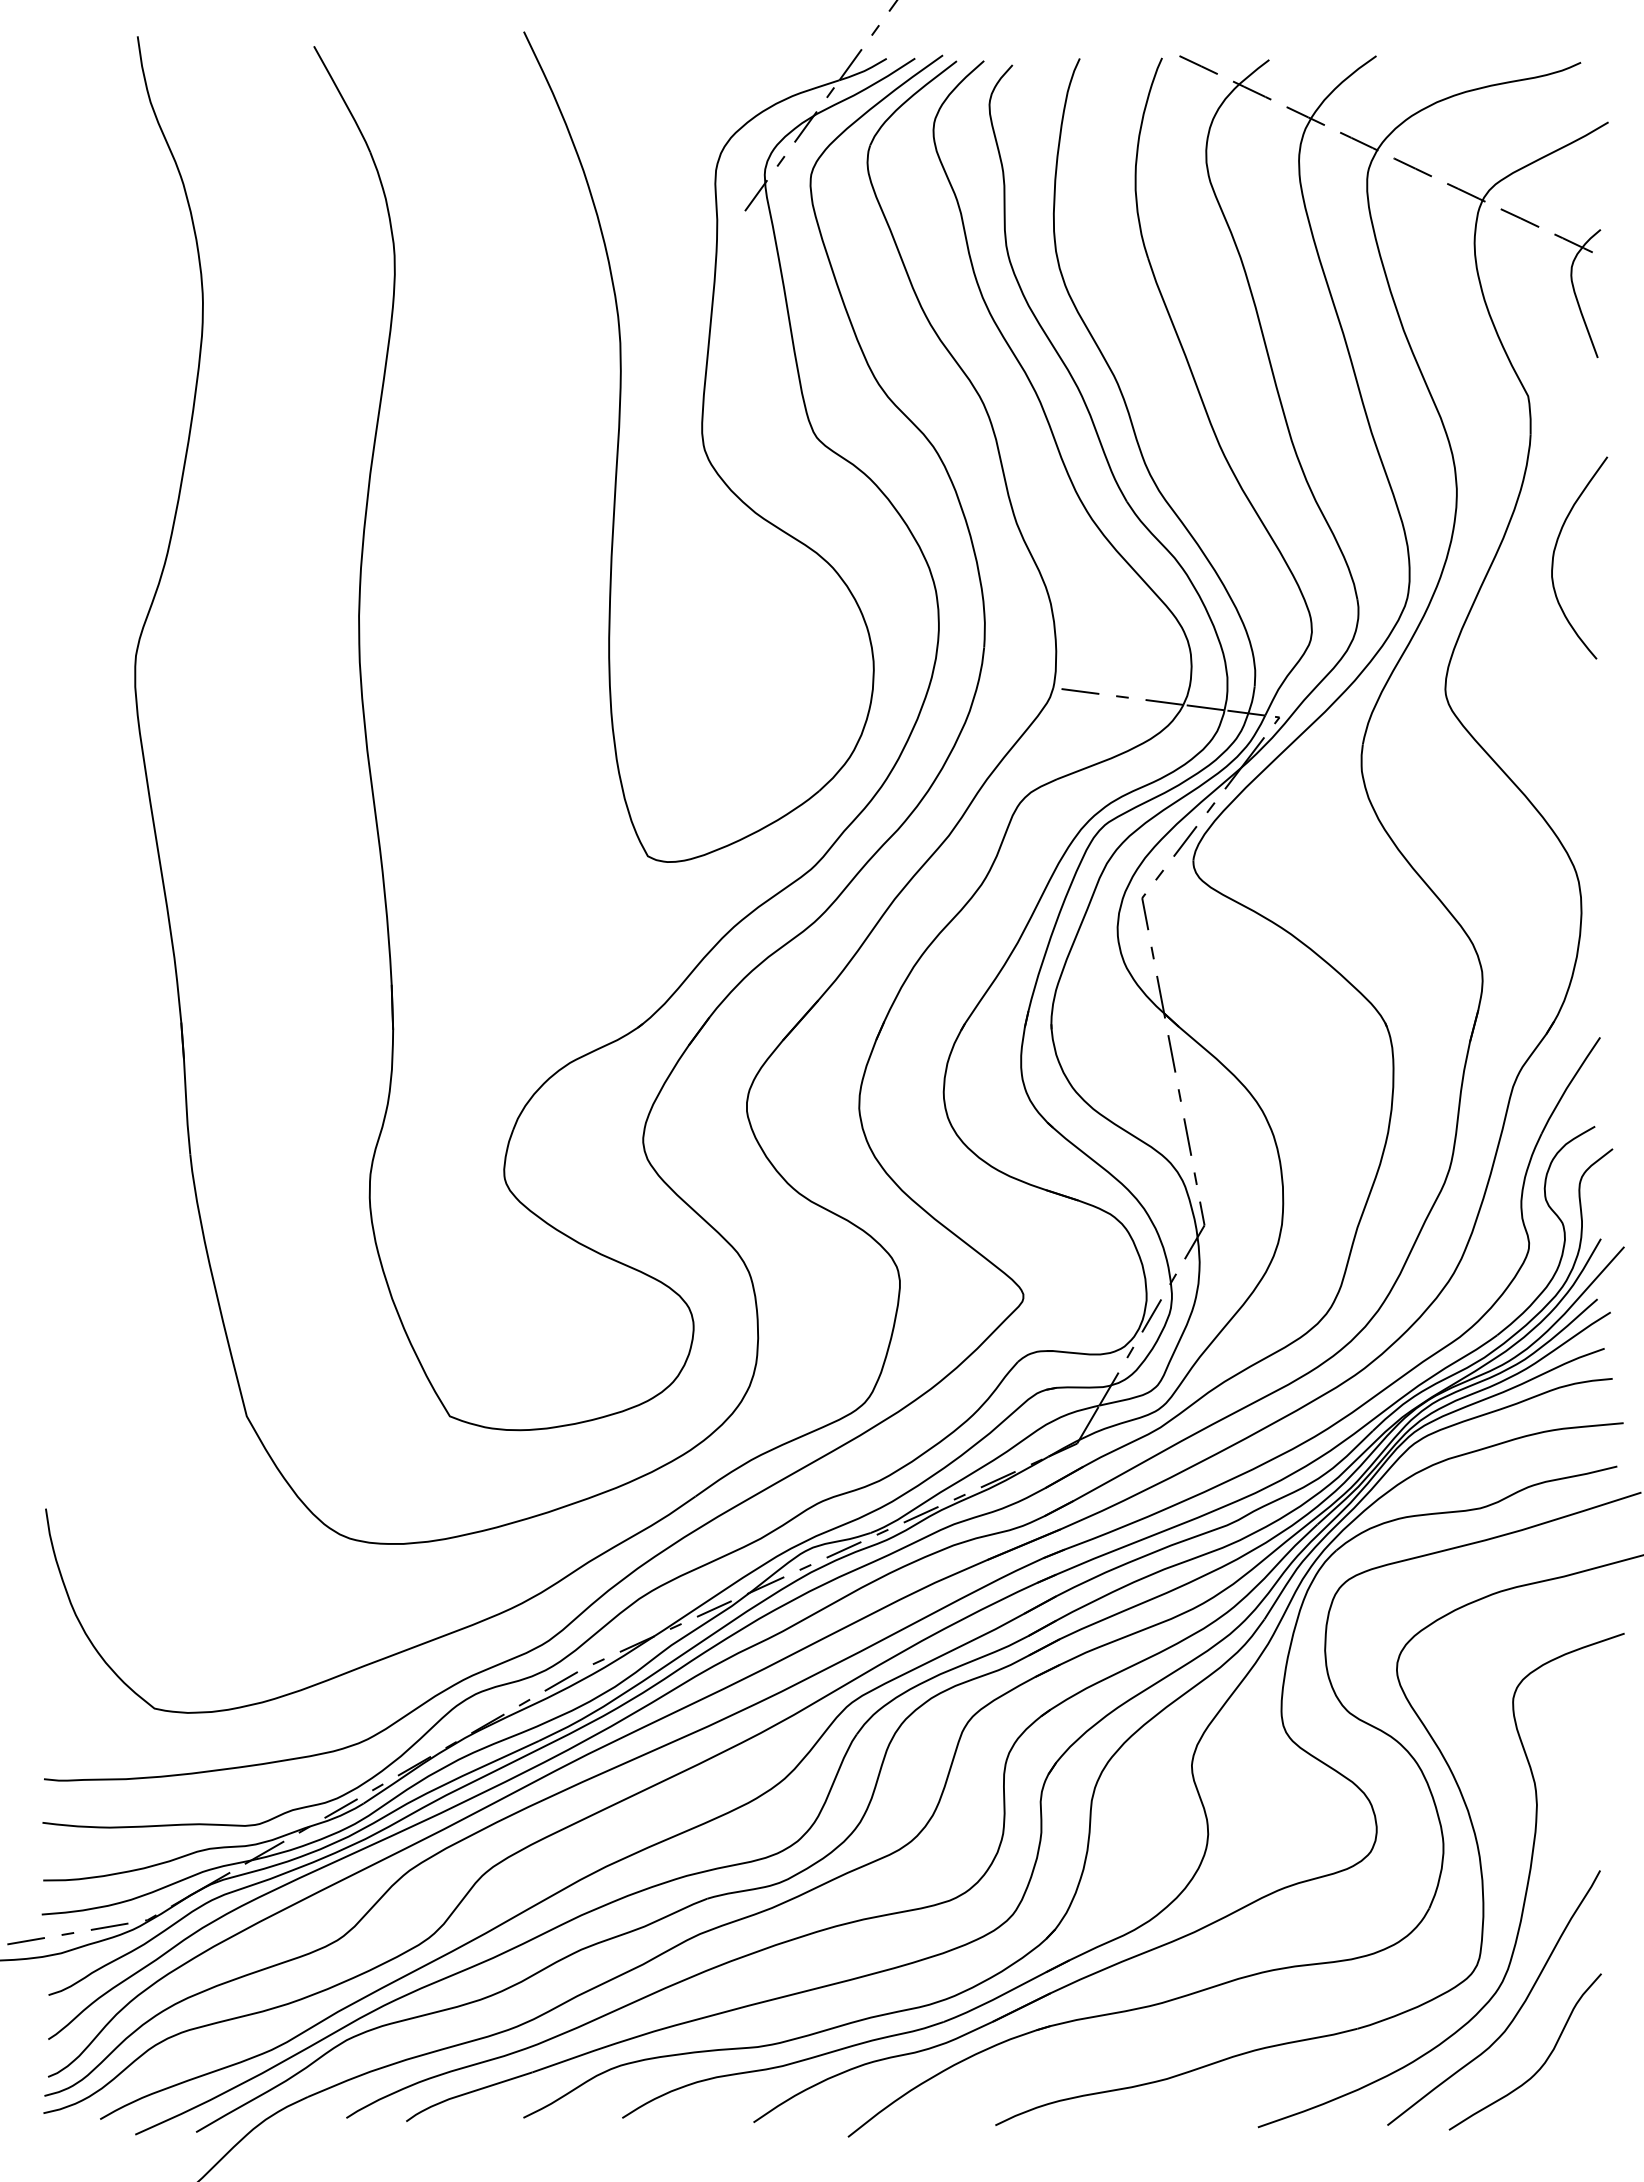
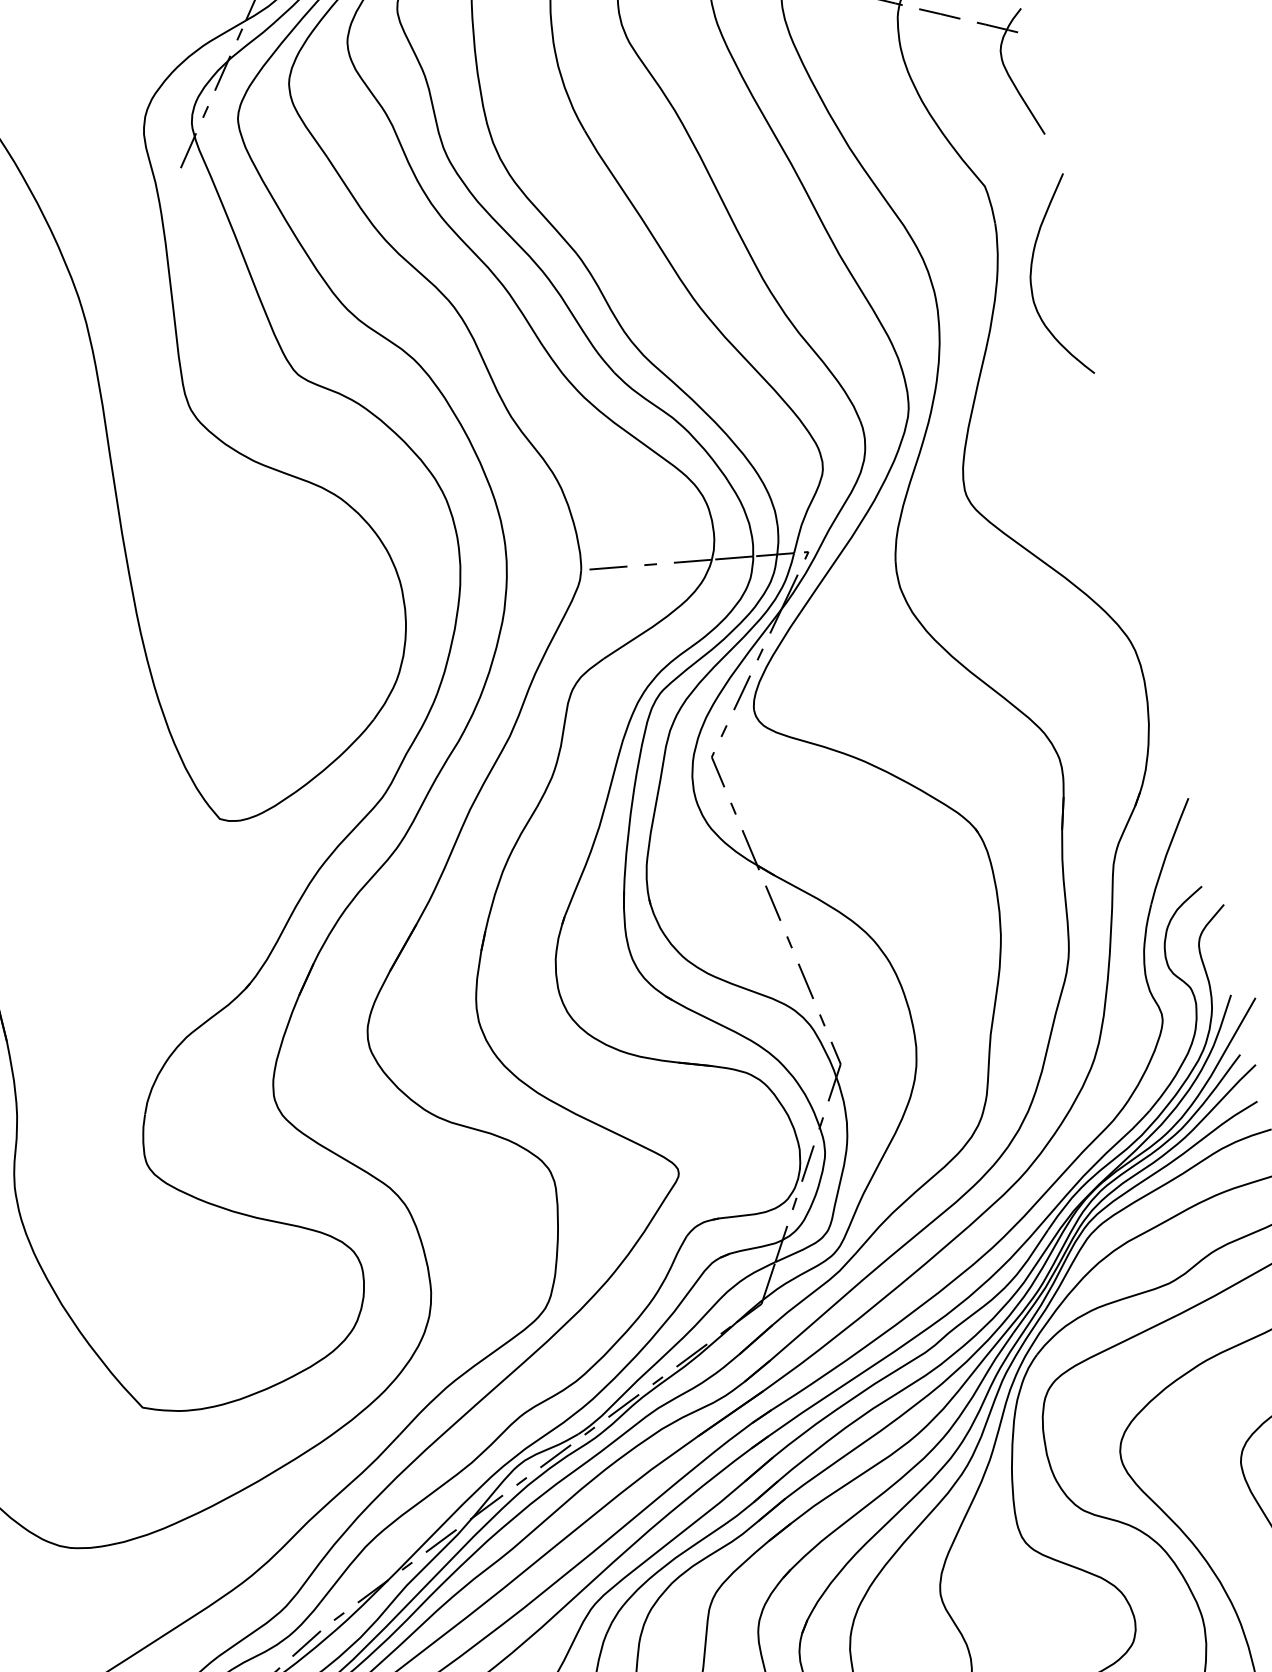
curve: (1555, 550) -> (1031, 275), moved

